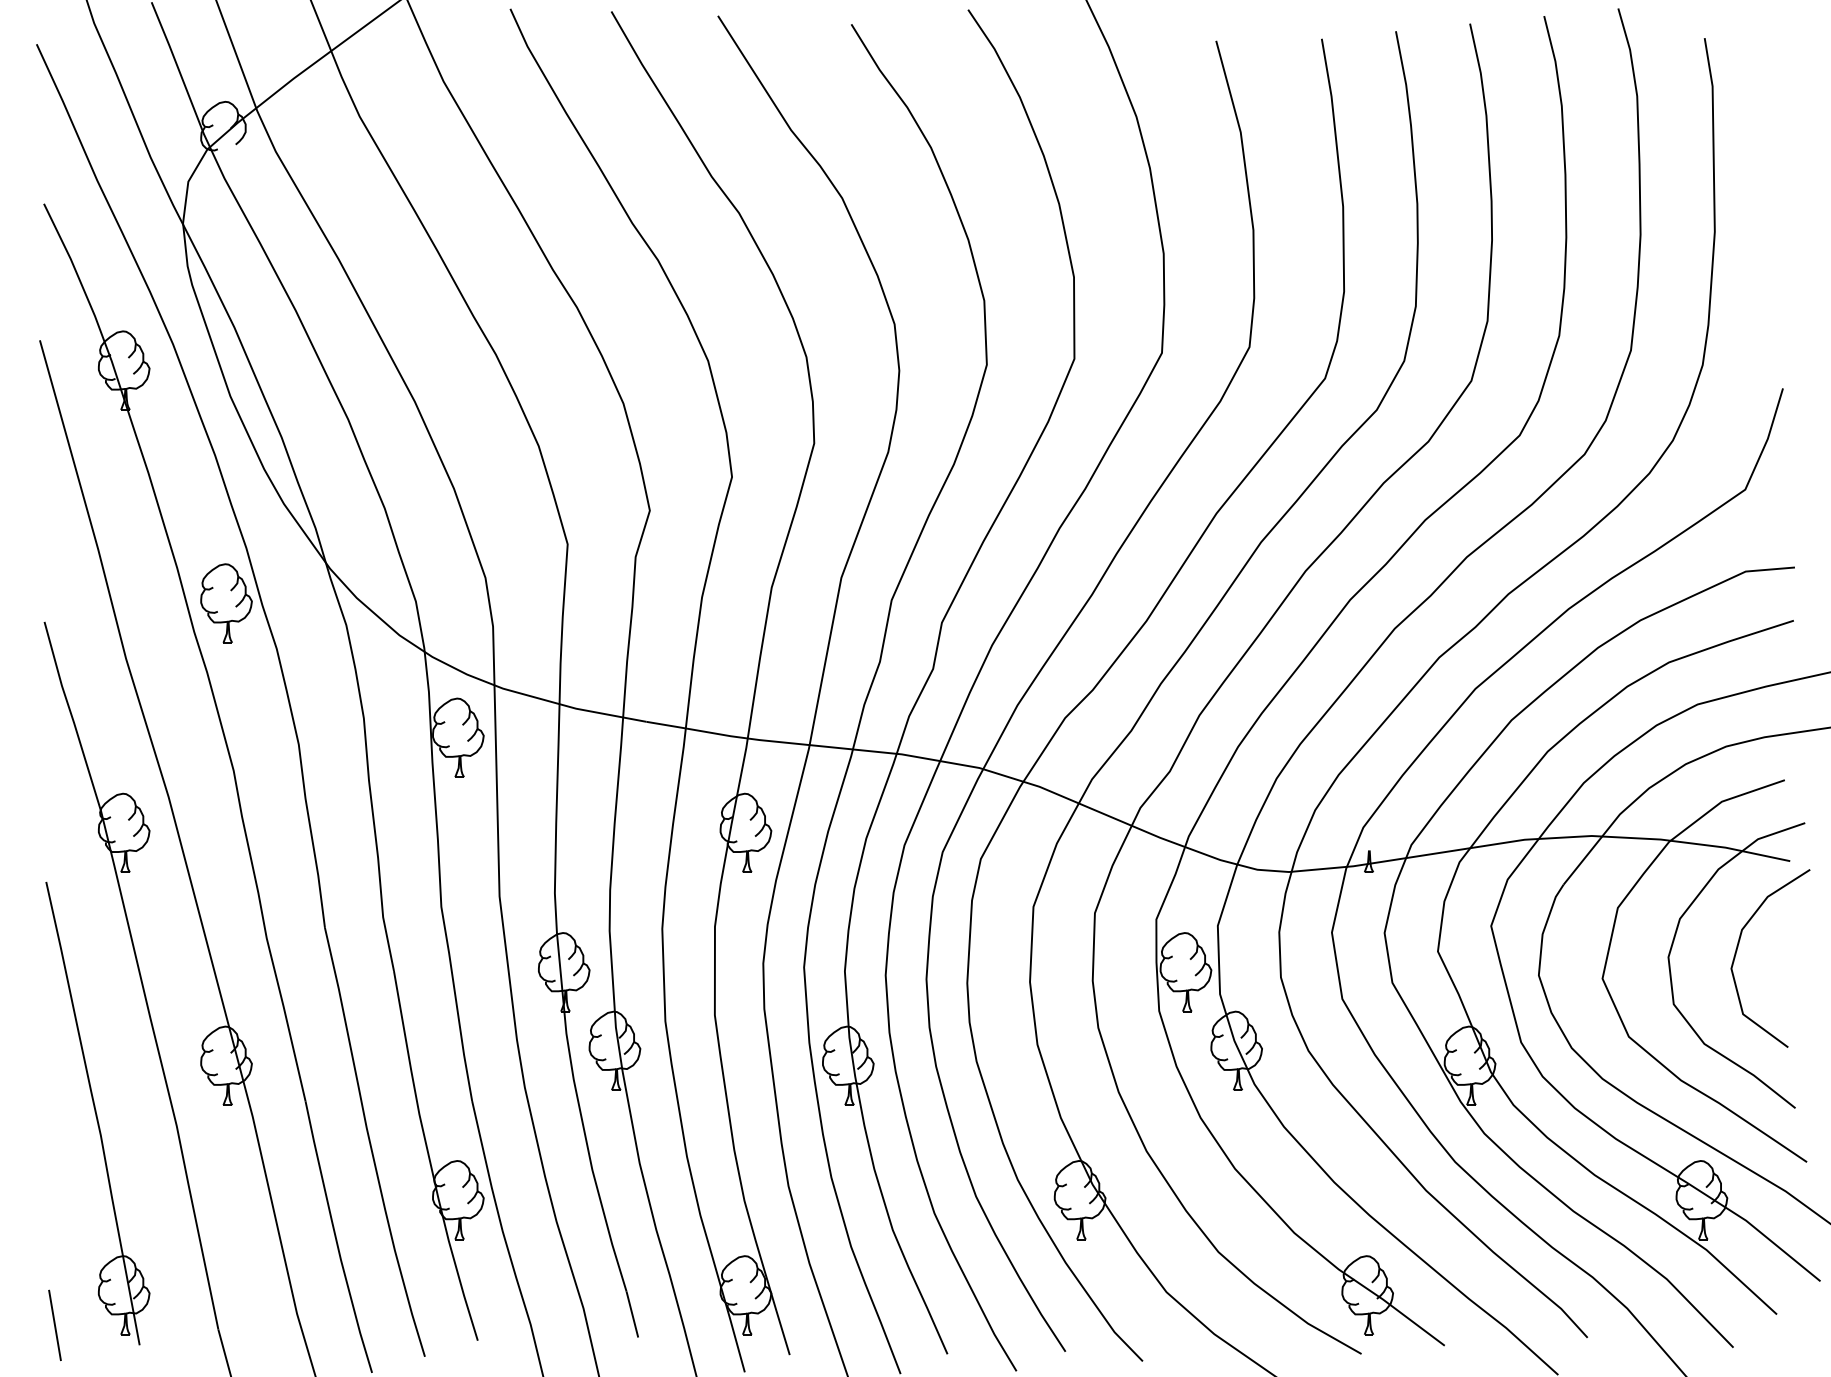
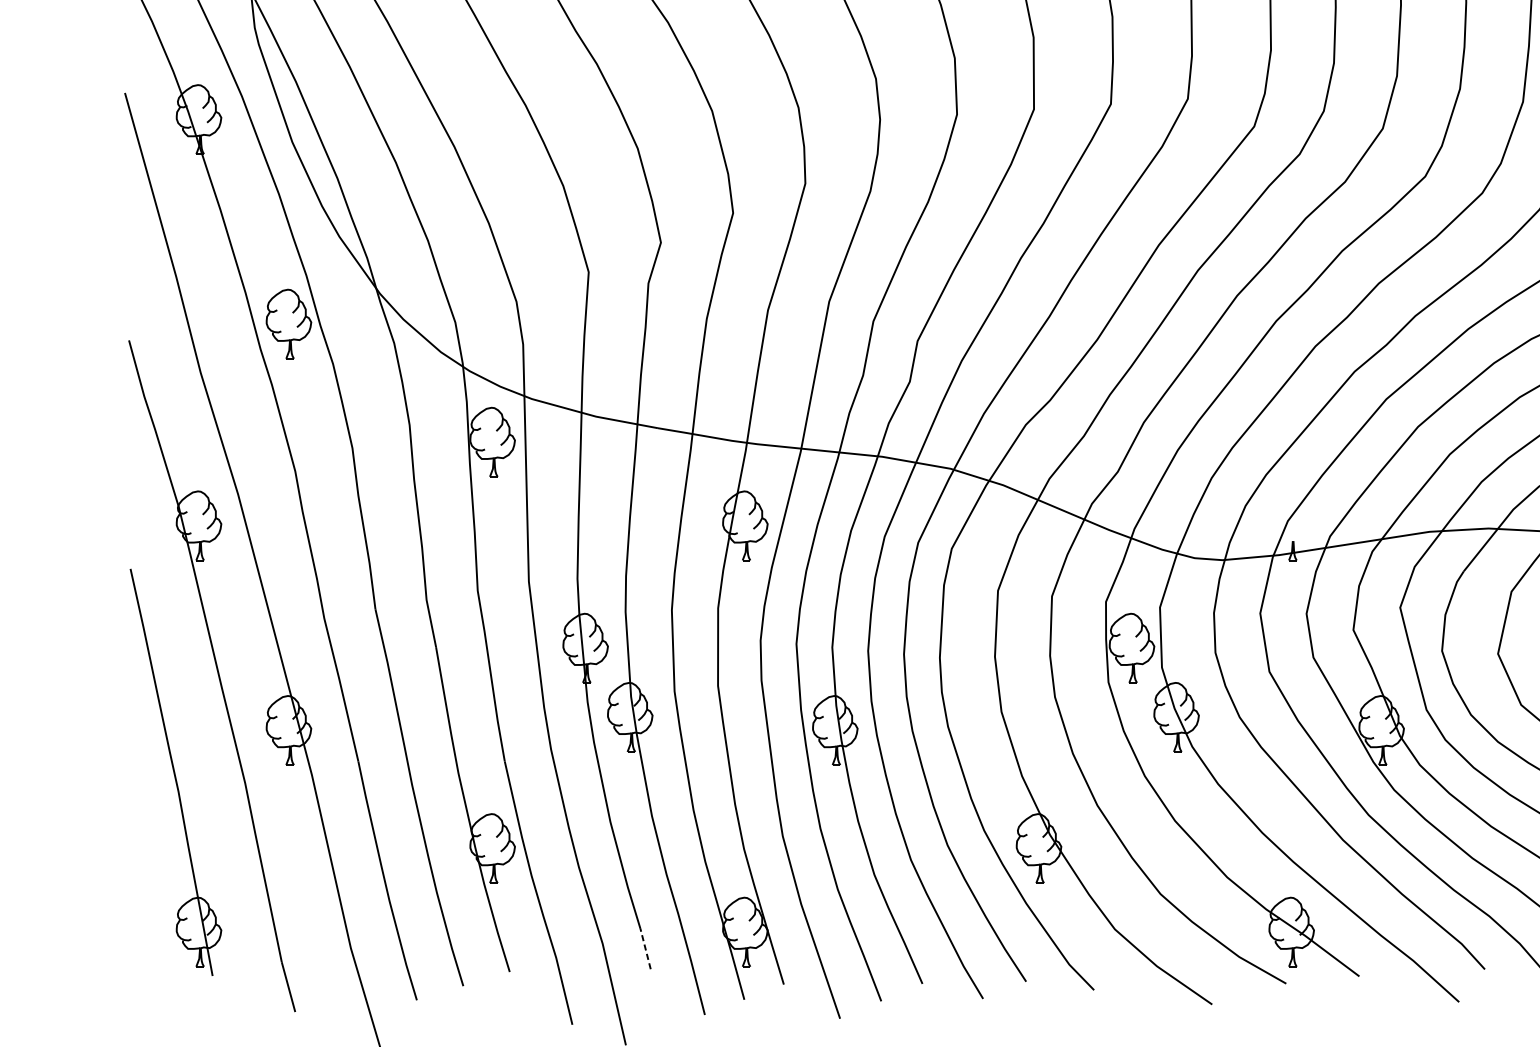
line: (632, 1314) -> (645, 948), solid -> dashed
line: (54, 1324) -> (137, 957), removed

